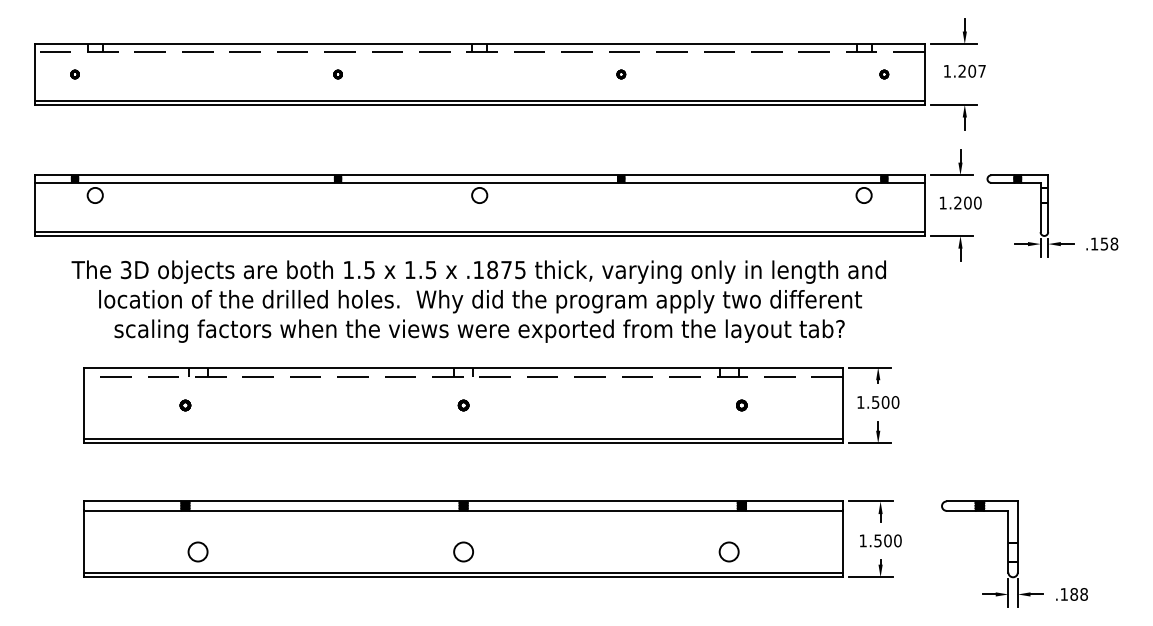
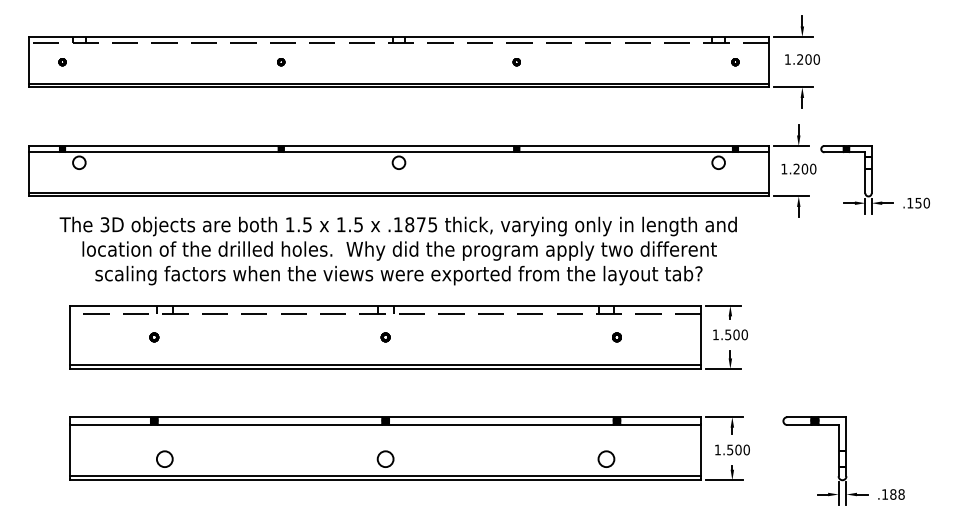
text: (981, 70) -> (816, 58), 1.207 -> 1.200
text: (1114, 244) -> (926, 203), .158 -> .150

